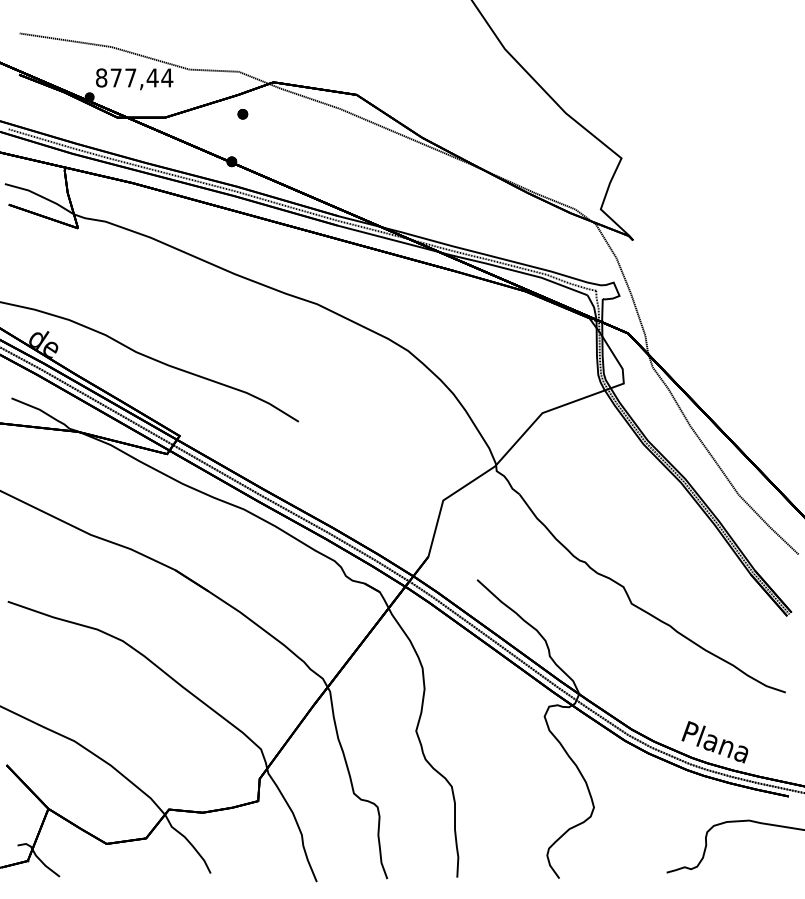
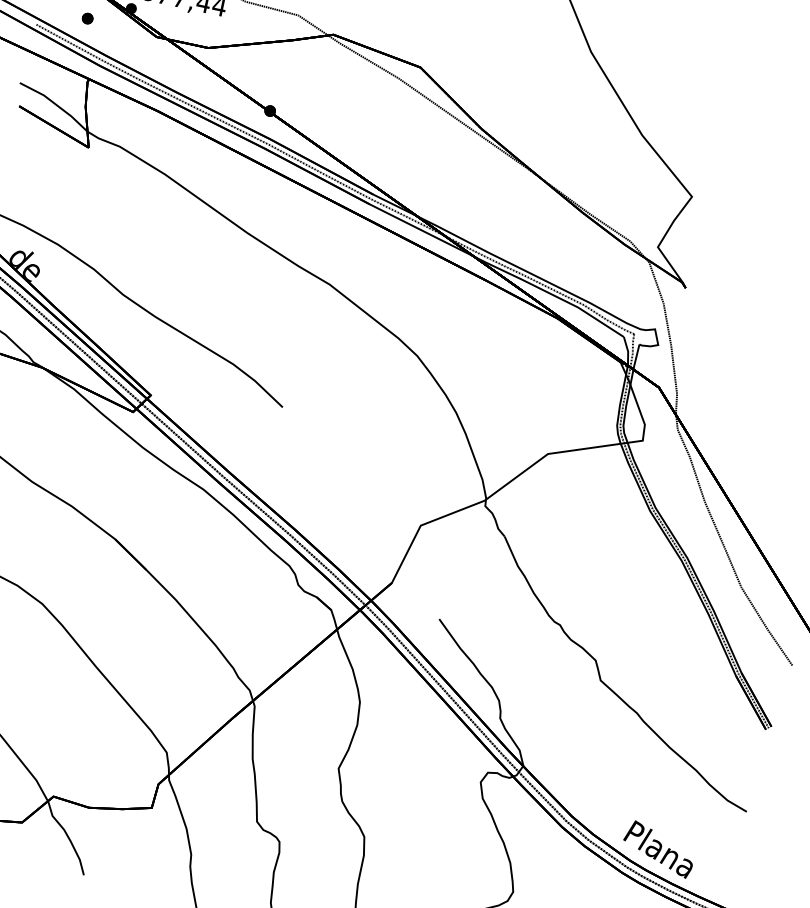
part: (242, 114) -> (87, 18), moved

